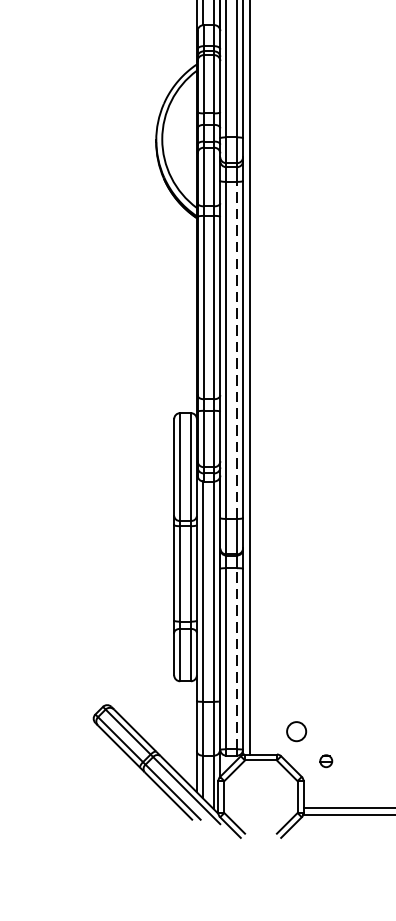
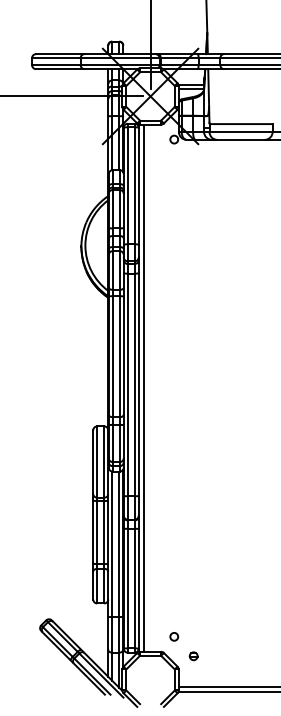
line: (236, 349) -> (134, 384), dashed -> solid
line: (236, 658) -> (134, 588), dashed -> solid
circle: (297, 731) -> (174, 636), size x0.62

